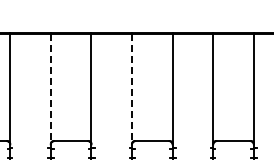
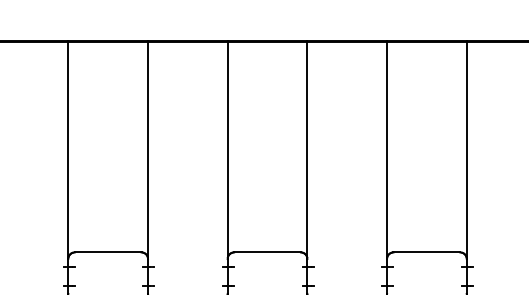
line: (50, 89) -> (67, 151), dashed -> solid
line: (132, 89) -> (228, 151), dashed -> solid

